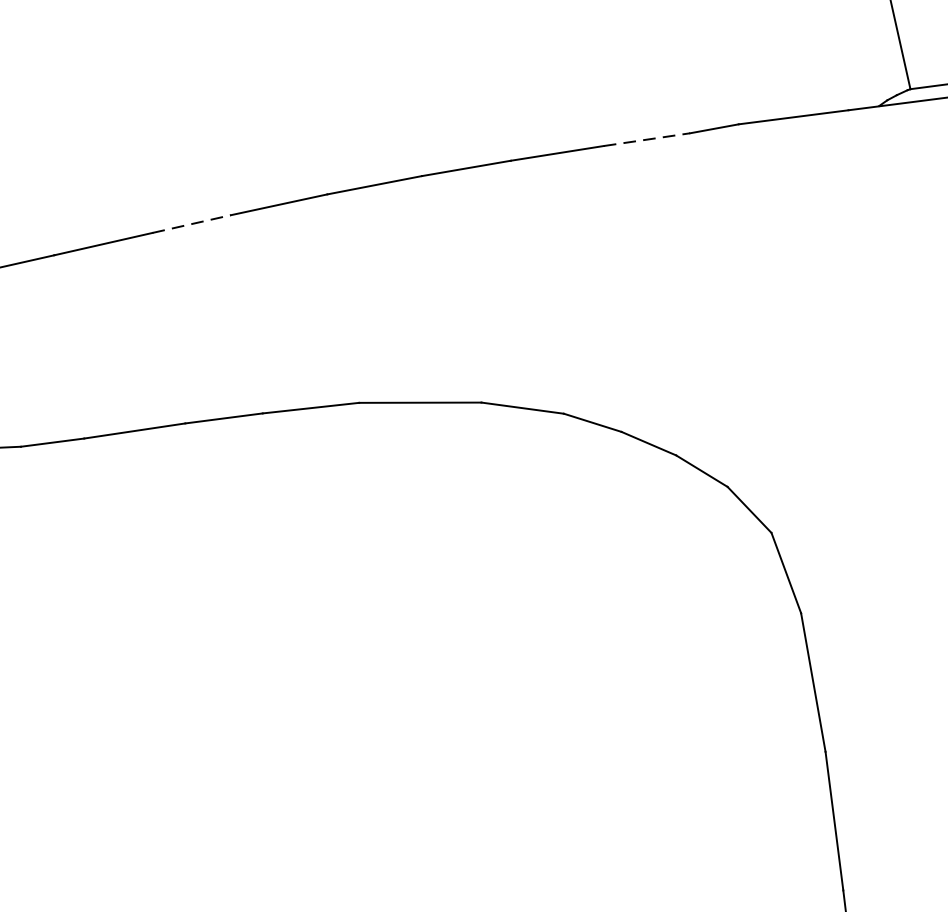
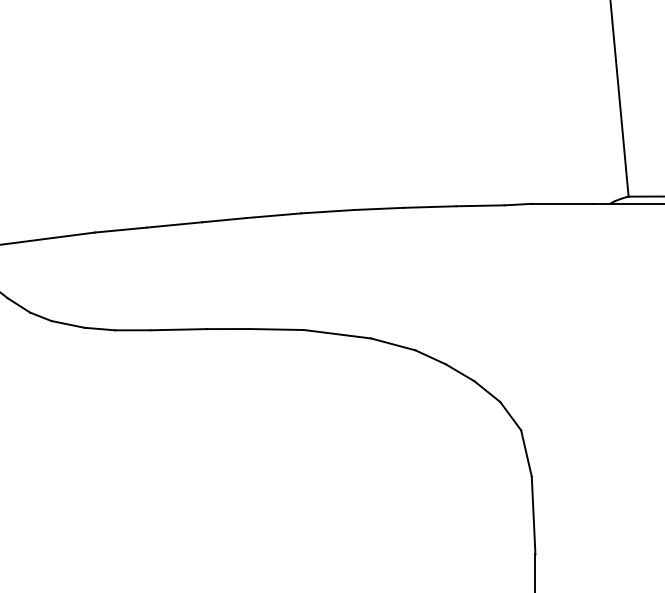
line: (646, 139) -> (480, 205), dashed -> solid
line: (193, 224) -> (225, 220), dashed -> solid

